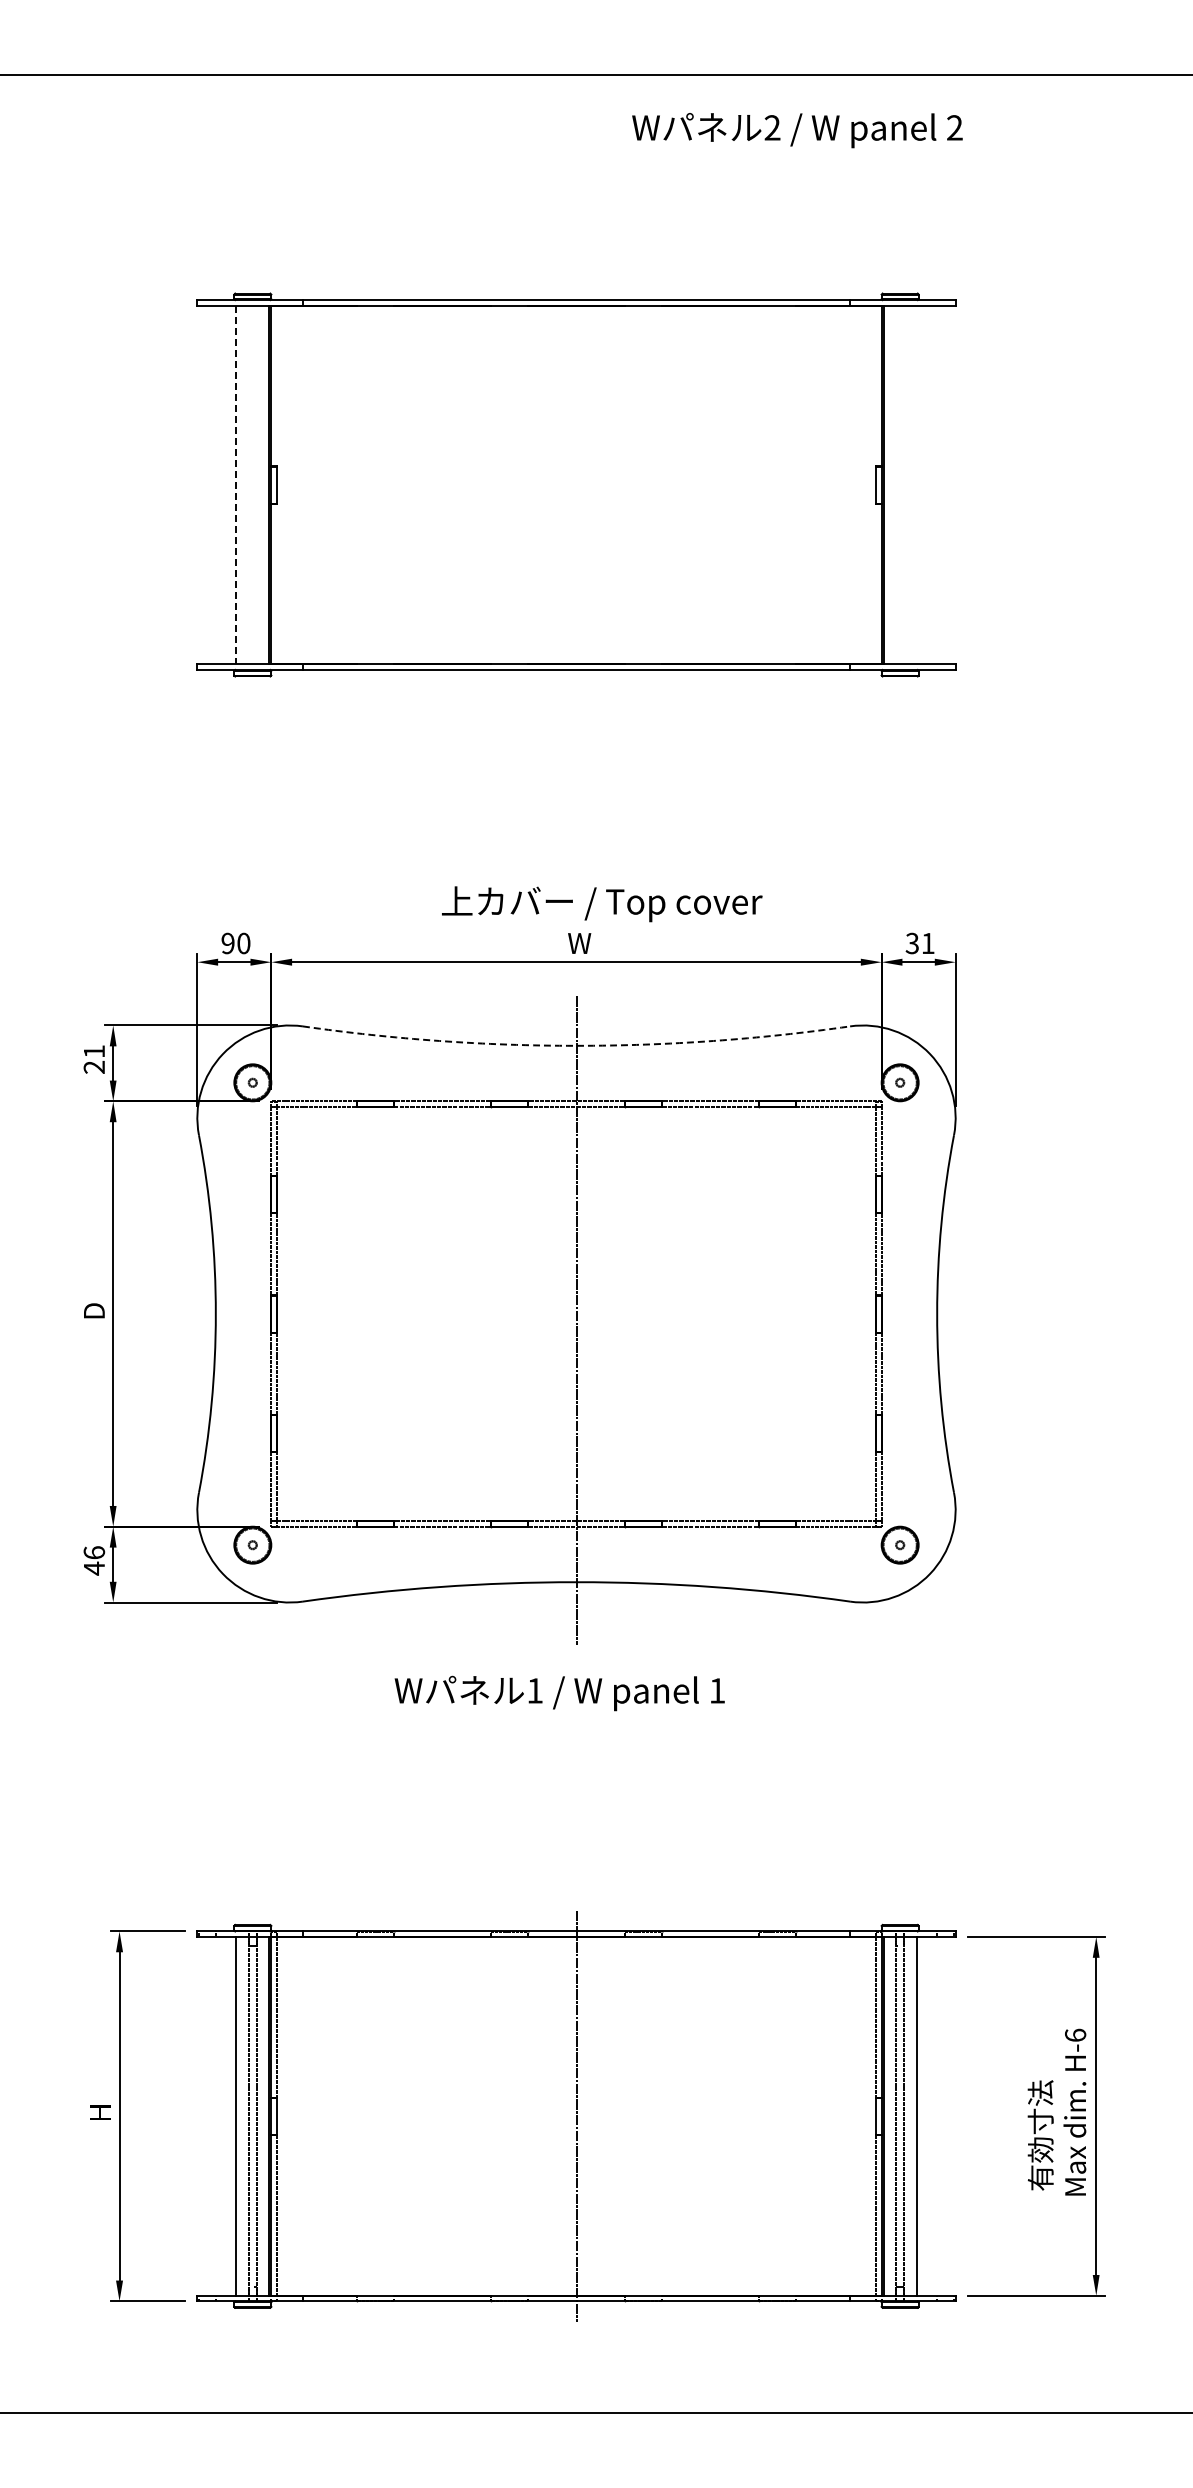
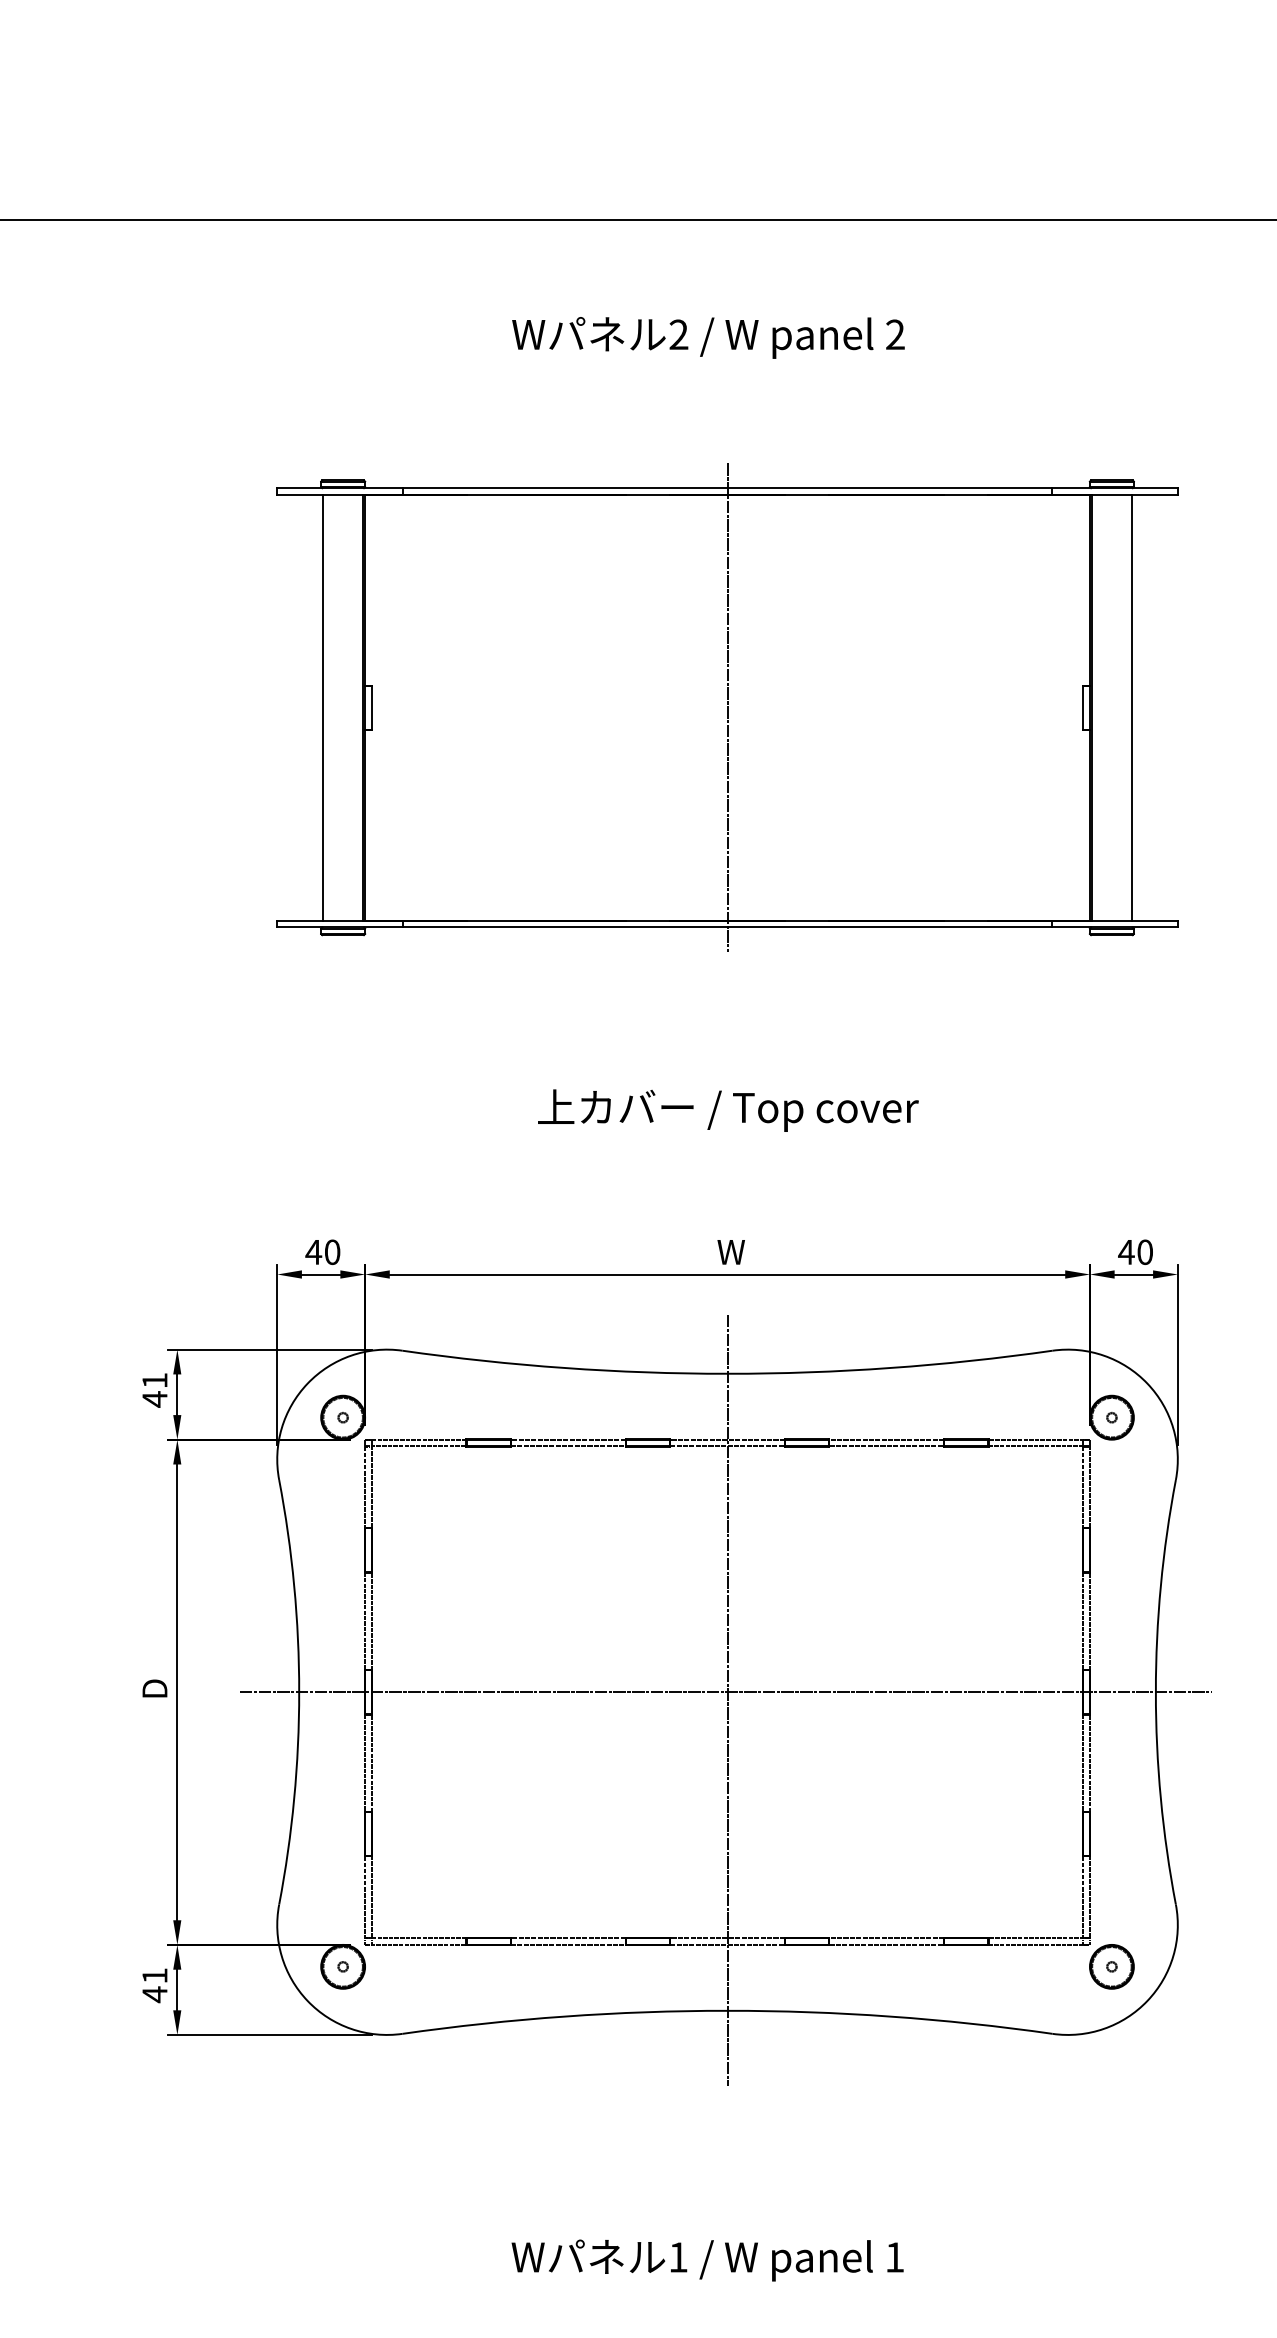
text: (797, 130) -> (708, 337), moved
line: (576, 484) -> (727, 707), added
line: (916, 484) -> (1131, 707), added
line: (236, 485) -> (323, 708), dashed -> solid
text: (602, 904) -> (728, 1110), moved
text: (228, 943) -> (314, 1252), 90 -> 40
text: (919, 943) -> (1134, 1252), 31 -> 40
arc: (576, 1045) -> (727, 1373), dashed -> solid
text: (93, 1067) -> (153, 1399), 21 -> 41
line: (575, 1314) -> (726, 1692), added
text: (94, 1552) -> (155, 1975), 46 -> 41
text: (559, 1693) -> (707, 2260), moved

